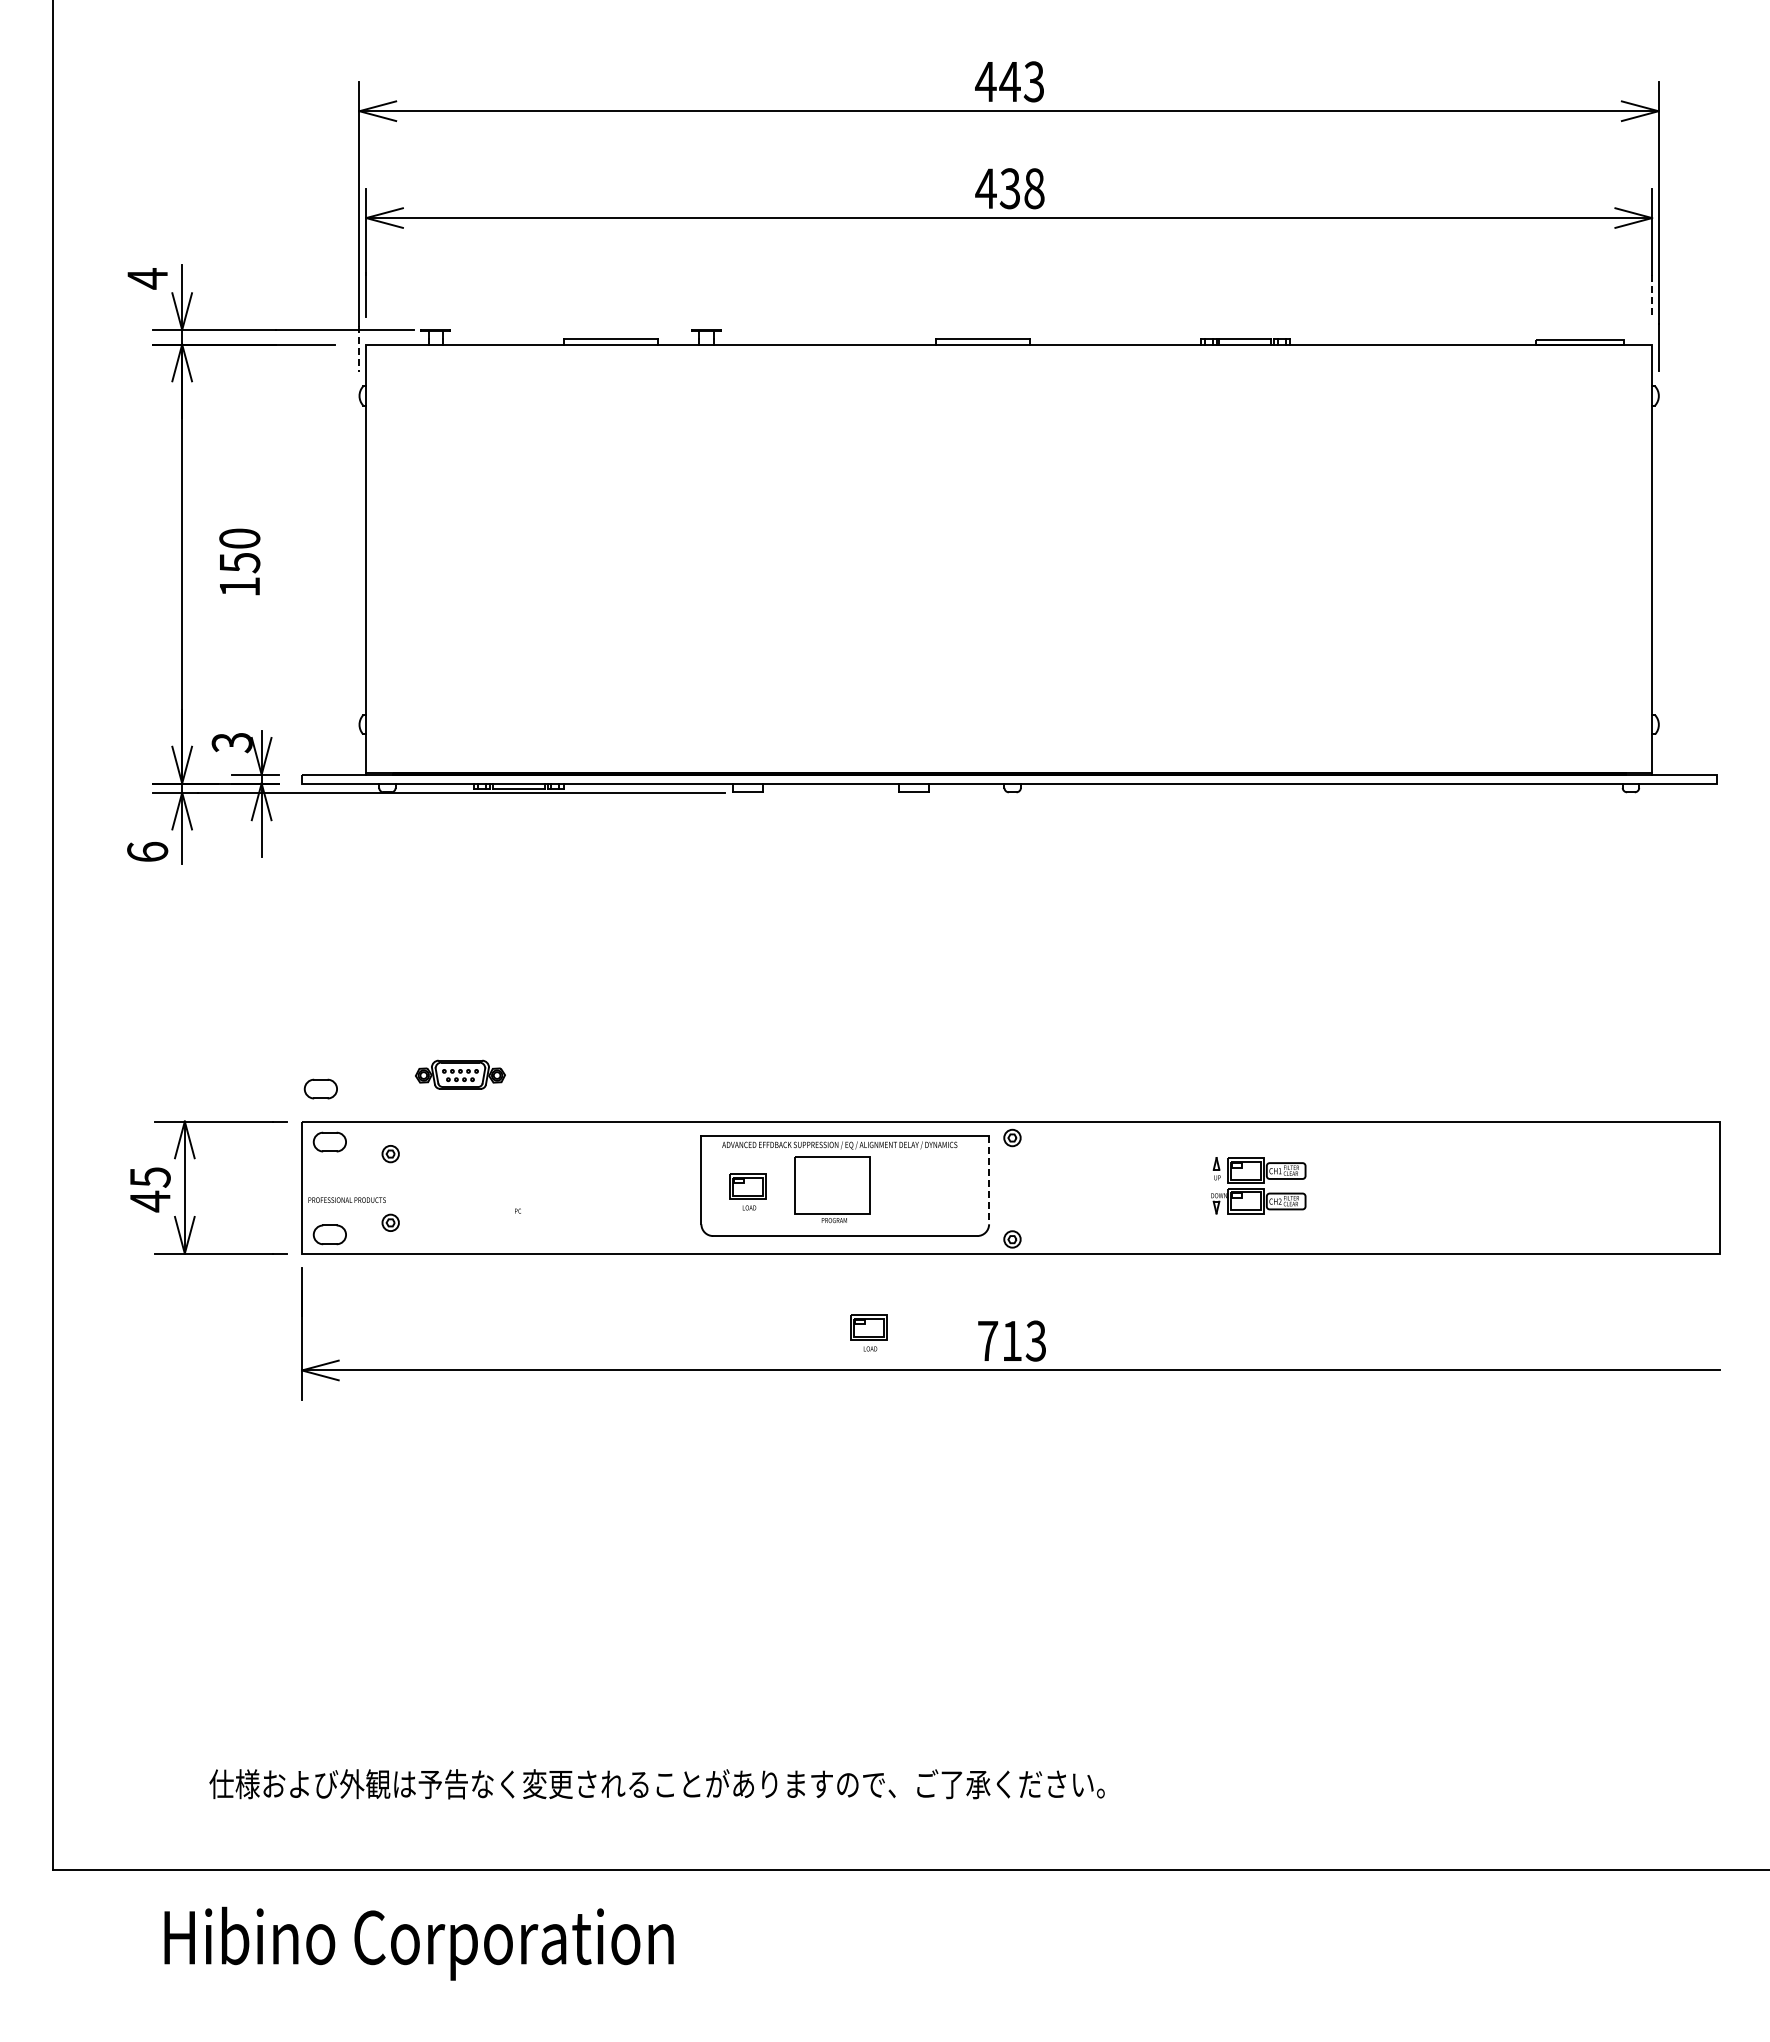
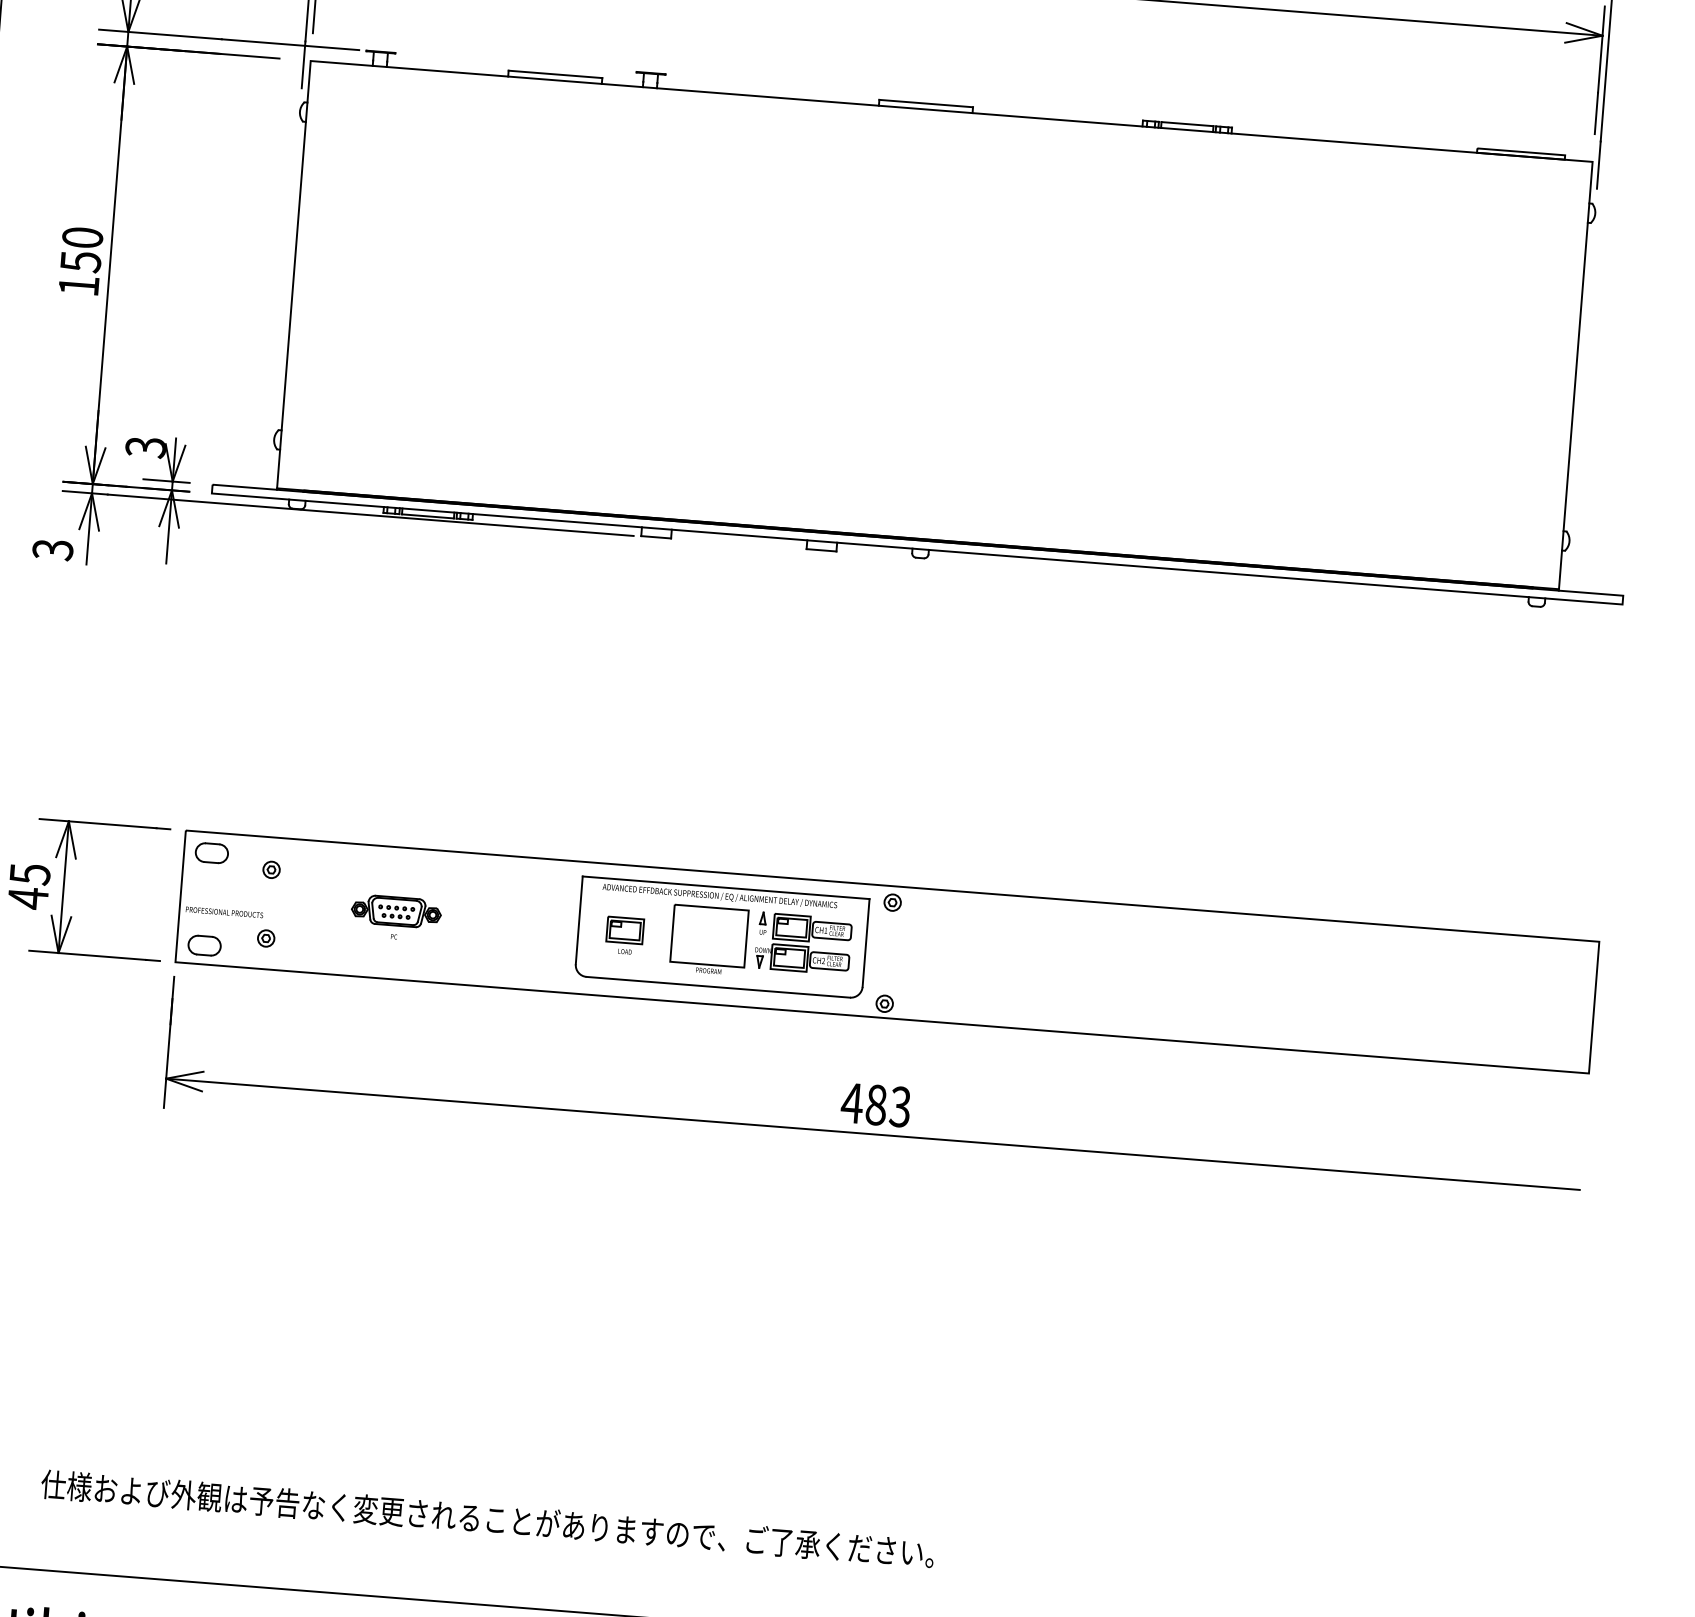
line: (1652, 296) -> (1596, 113), dashed -> solid
line: (359, 349) -> (303, 65), dashed -> solid
text: (239, 561) -> (80, 260), moved
text: (147, 851) -> (52, 549), 6 -> 3
part: (460, 1074) -> (396, 911), moved
part: (320, 1088) -> (206, 799), removed
line: (989, 1180) -> (866, 943), dashed -> solid
part: (1258, 1185) -> (803, 943), moved
part: (868, 1332) -> (733, 1085), removed
text: (999, 1340) -> (863, 1103), 713 -> 483

